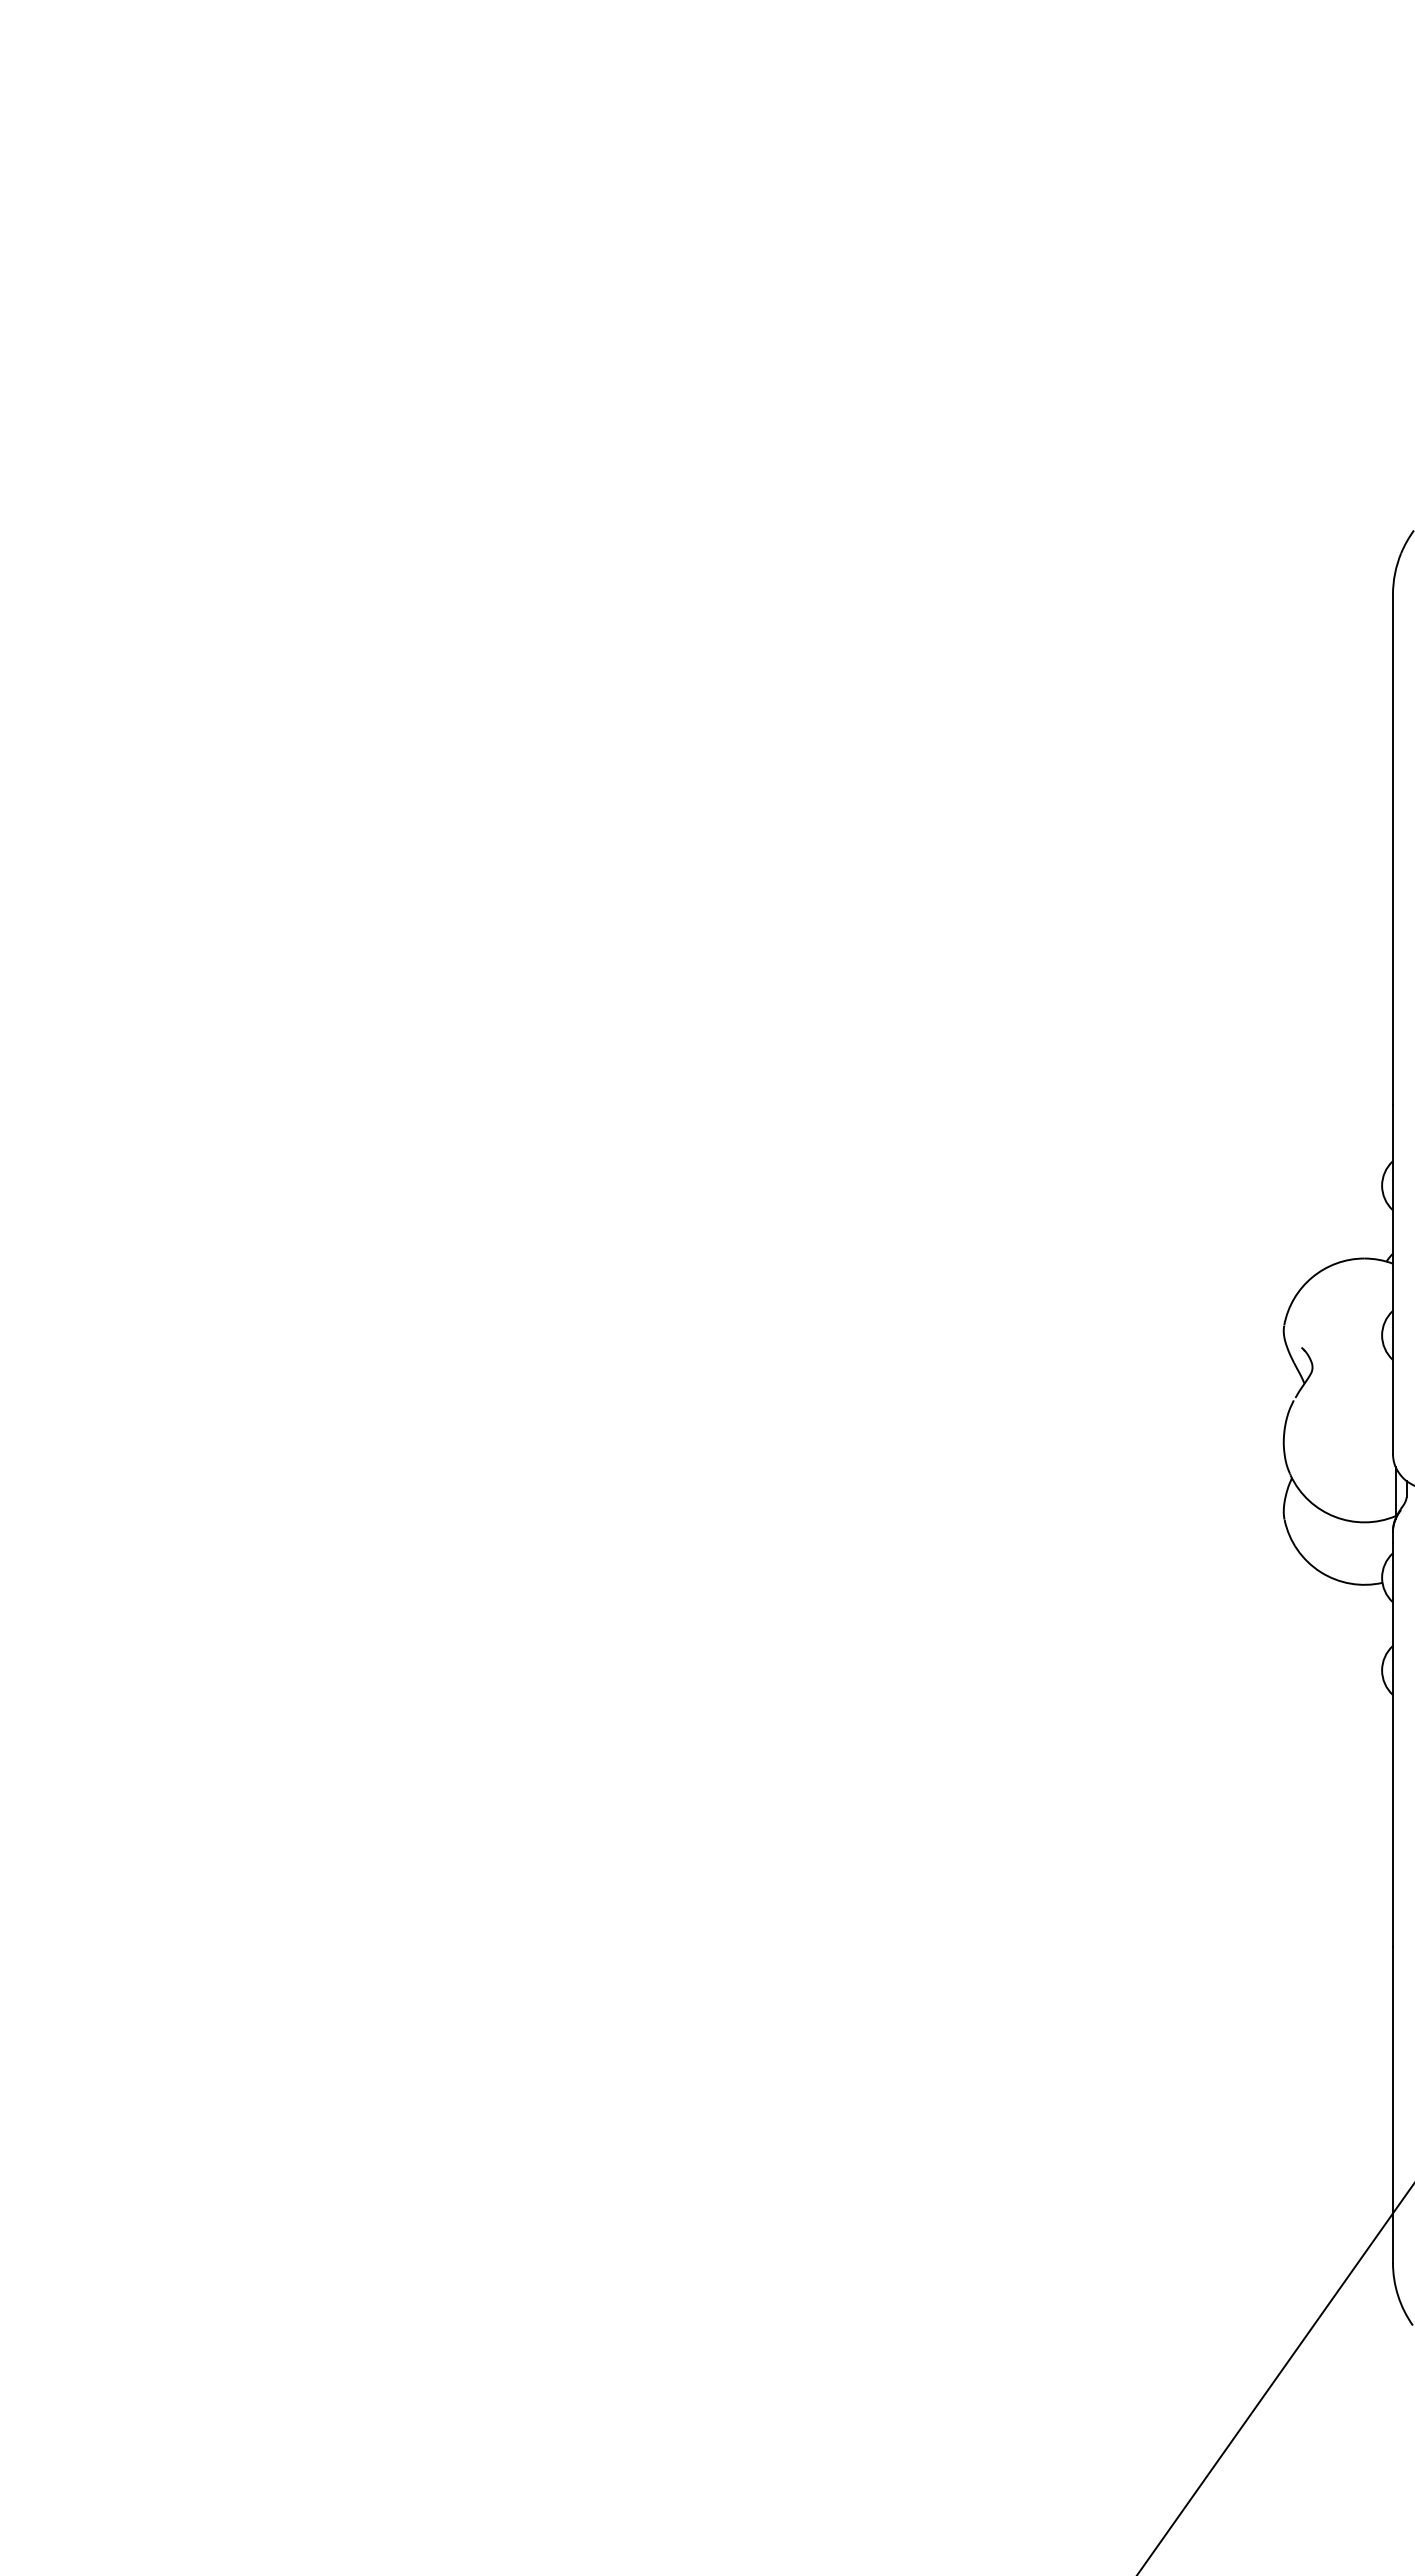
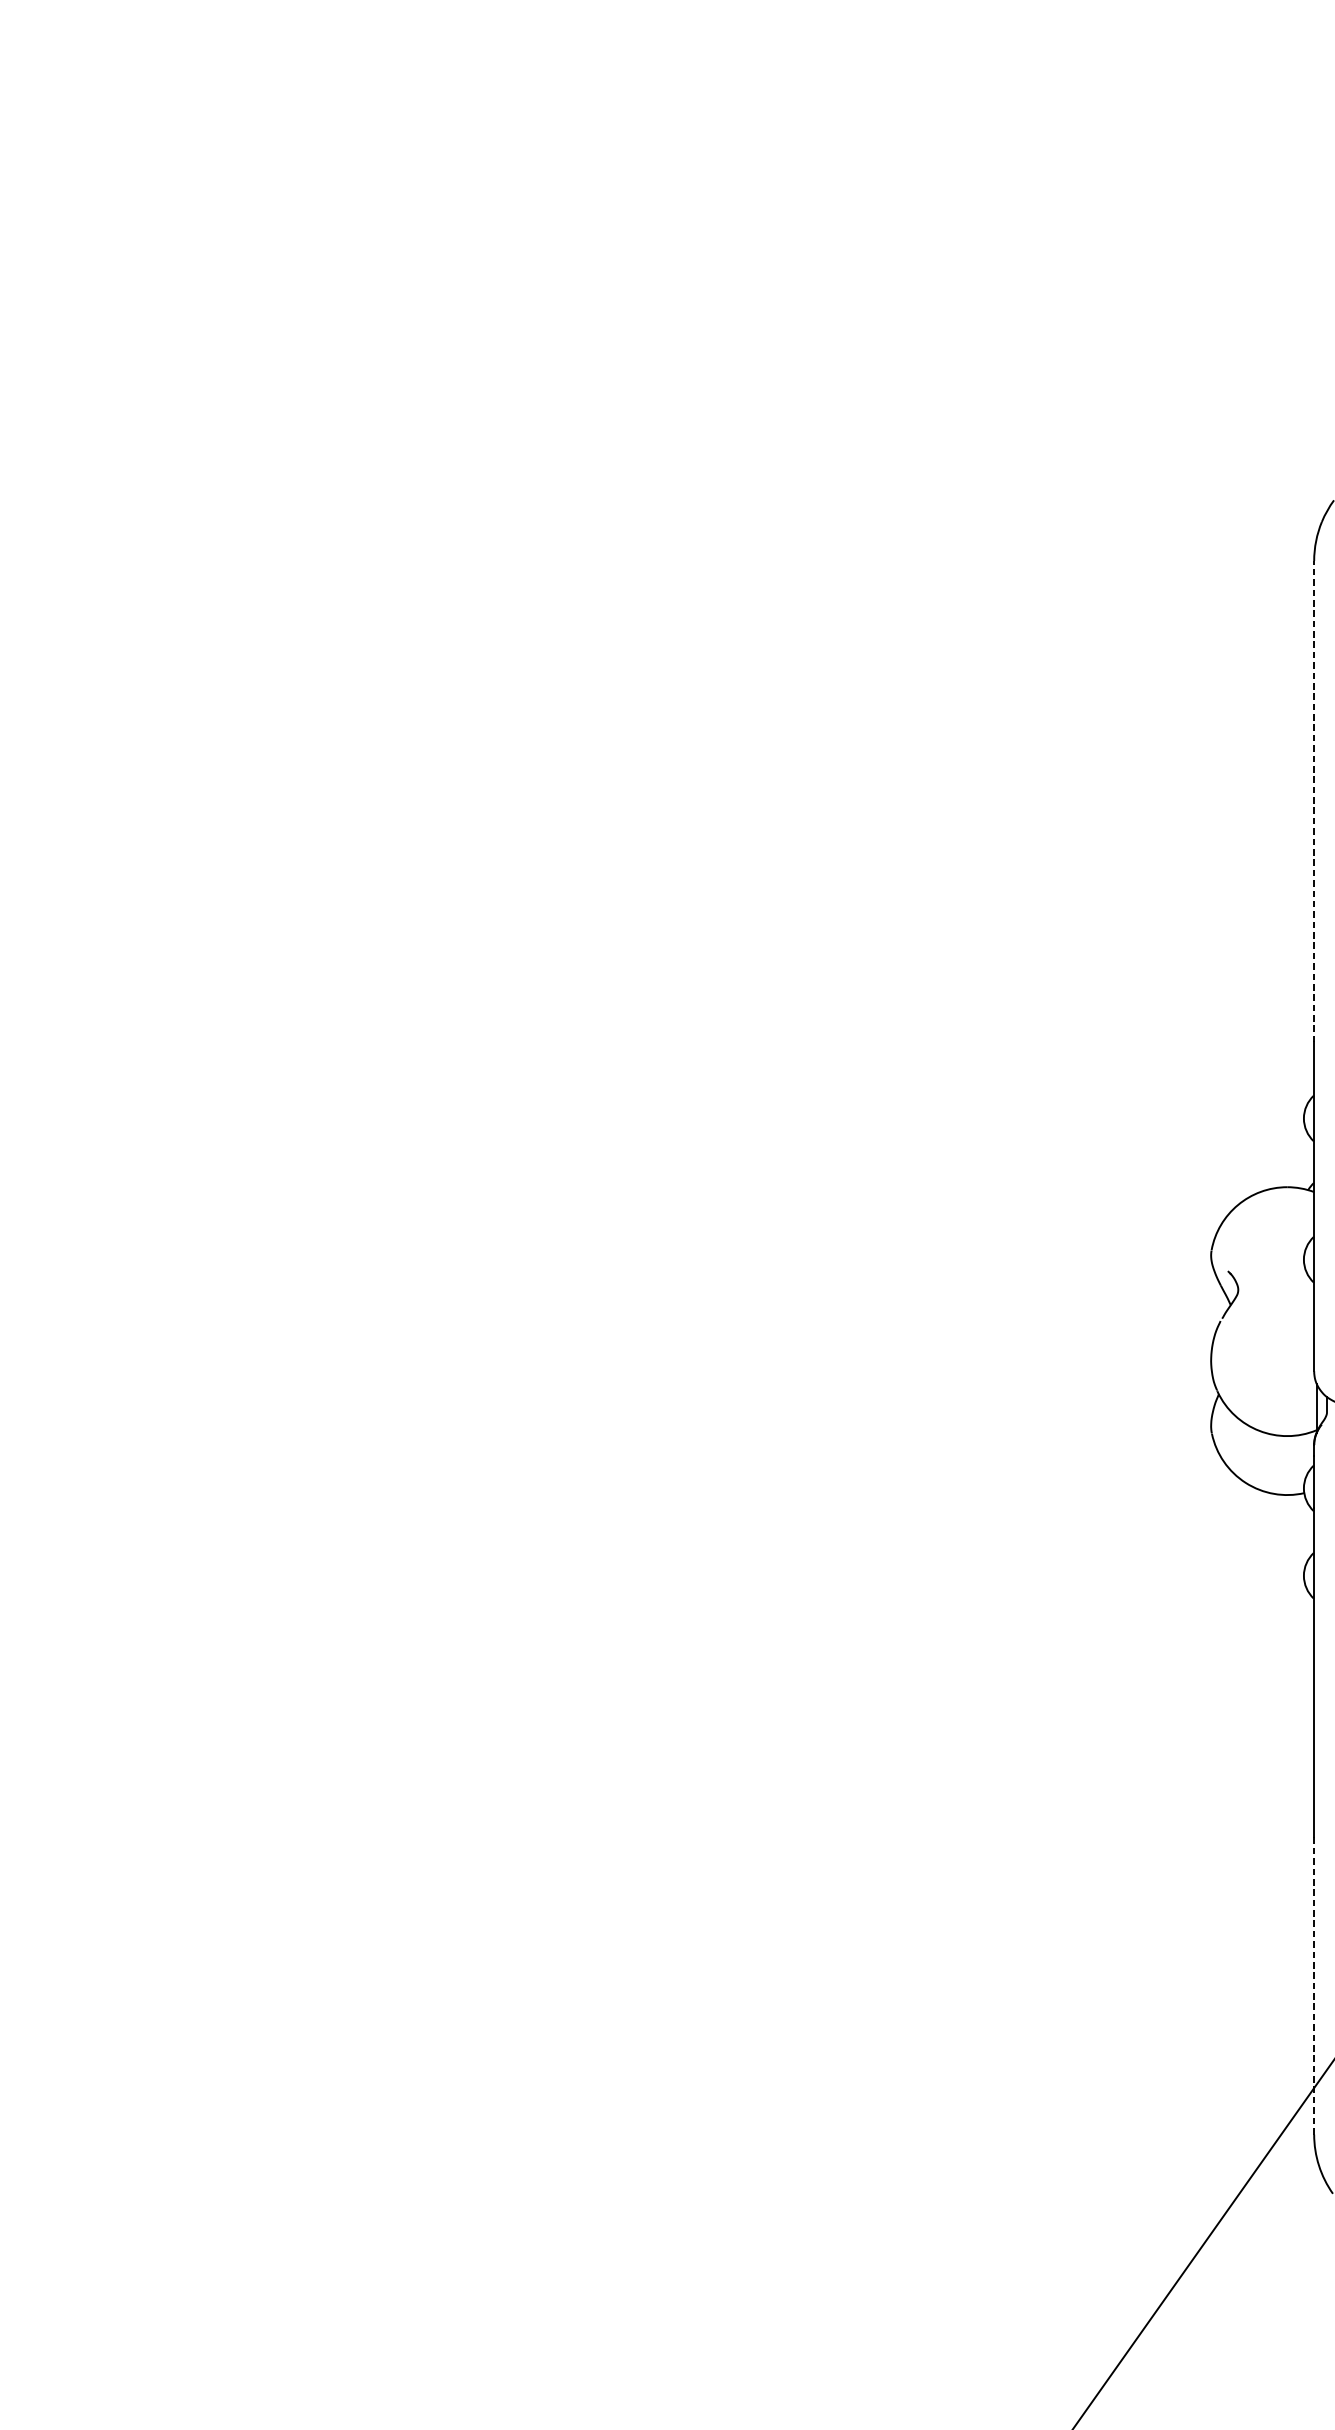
line: (1392, 849) -> (1313, 801), solid -> dashed
line: (1392, 2105) -> (1313, 1986), solid -> dashed

